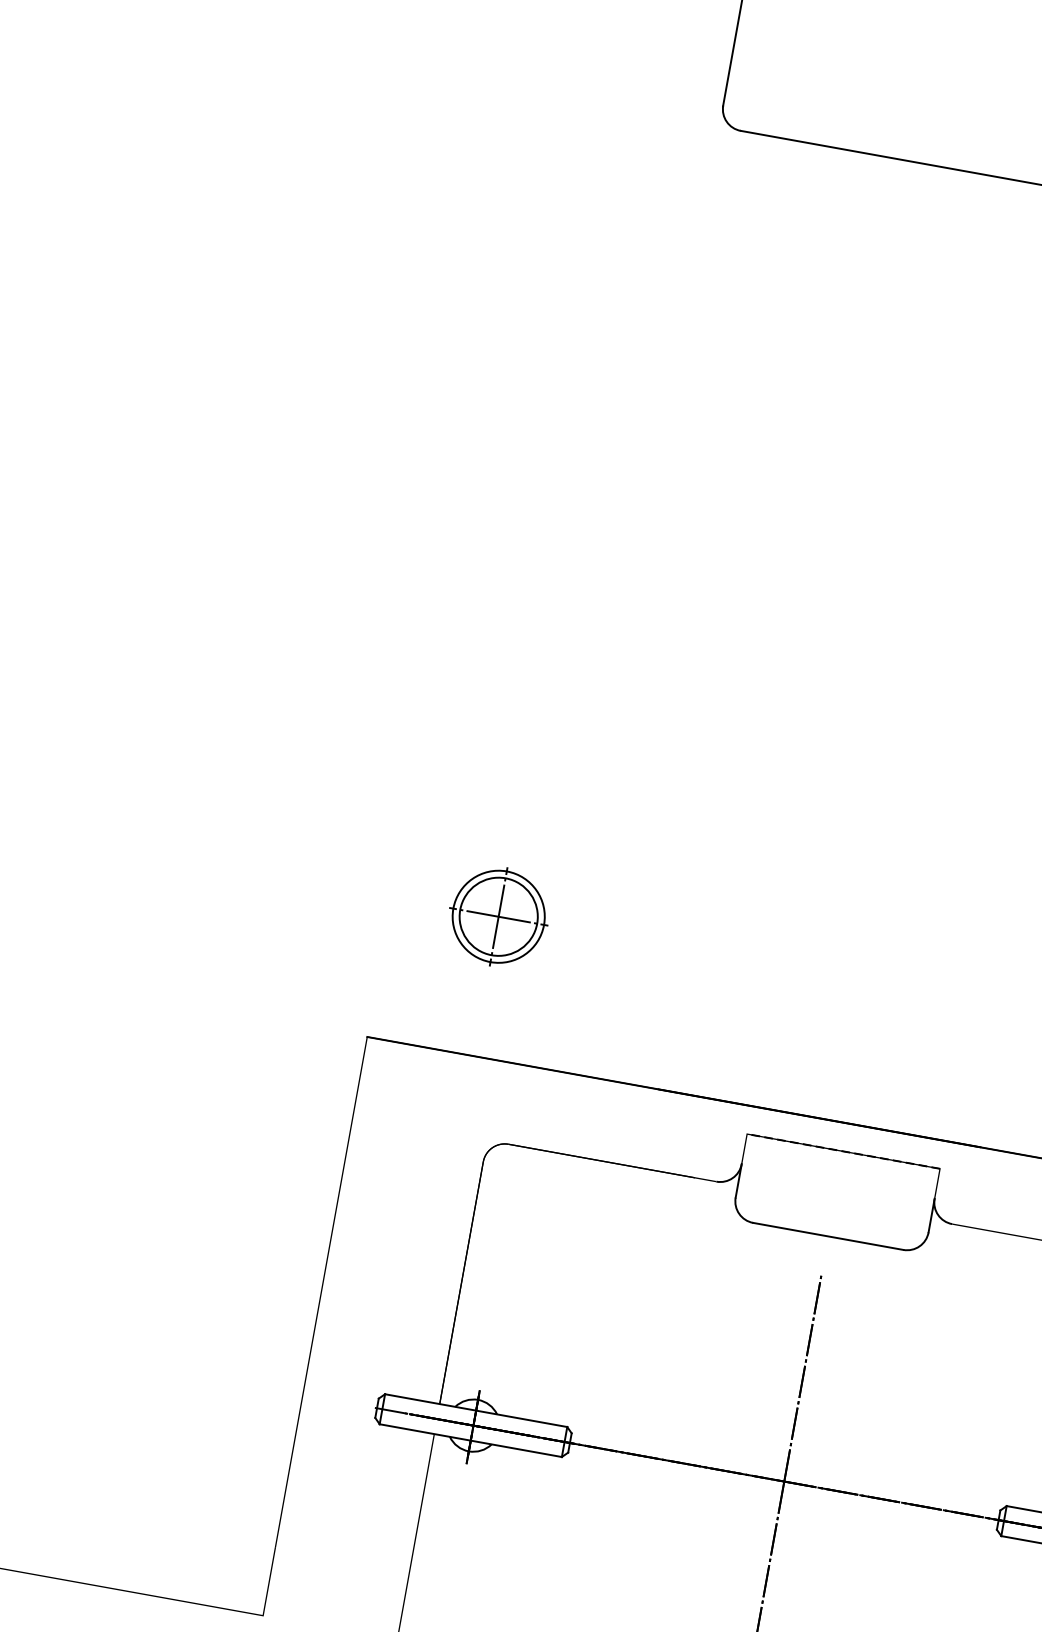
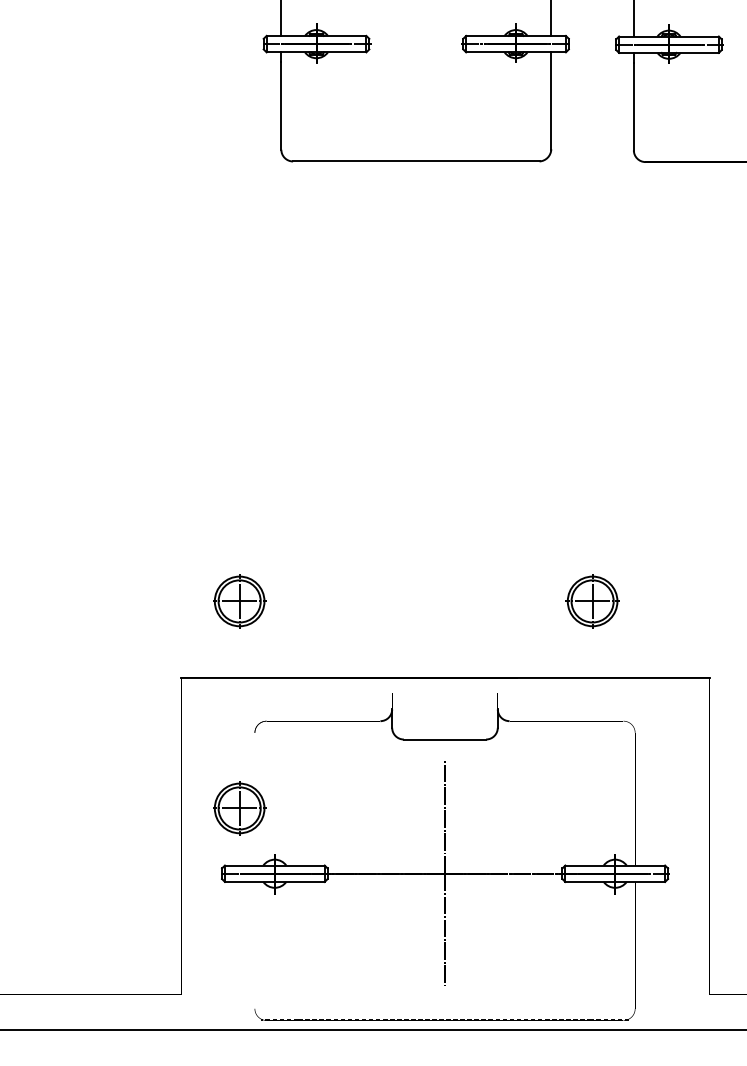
line: (842, 1152) -> (444, 693), removed
part: (430, 1294) -> (239, 808), added

